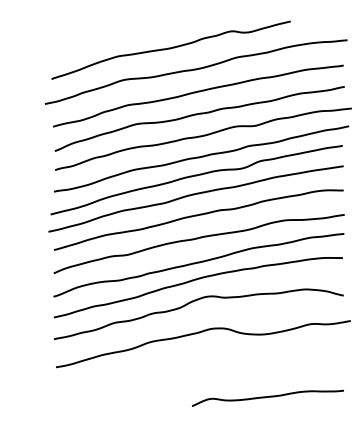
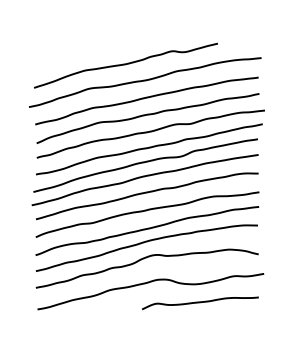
curve: (268, 398) -> (200, 303), moved

